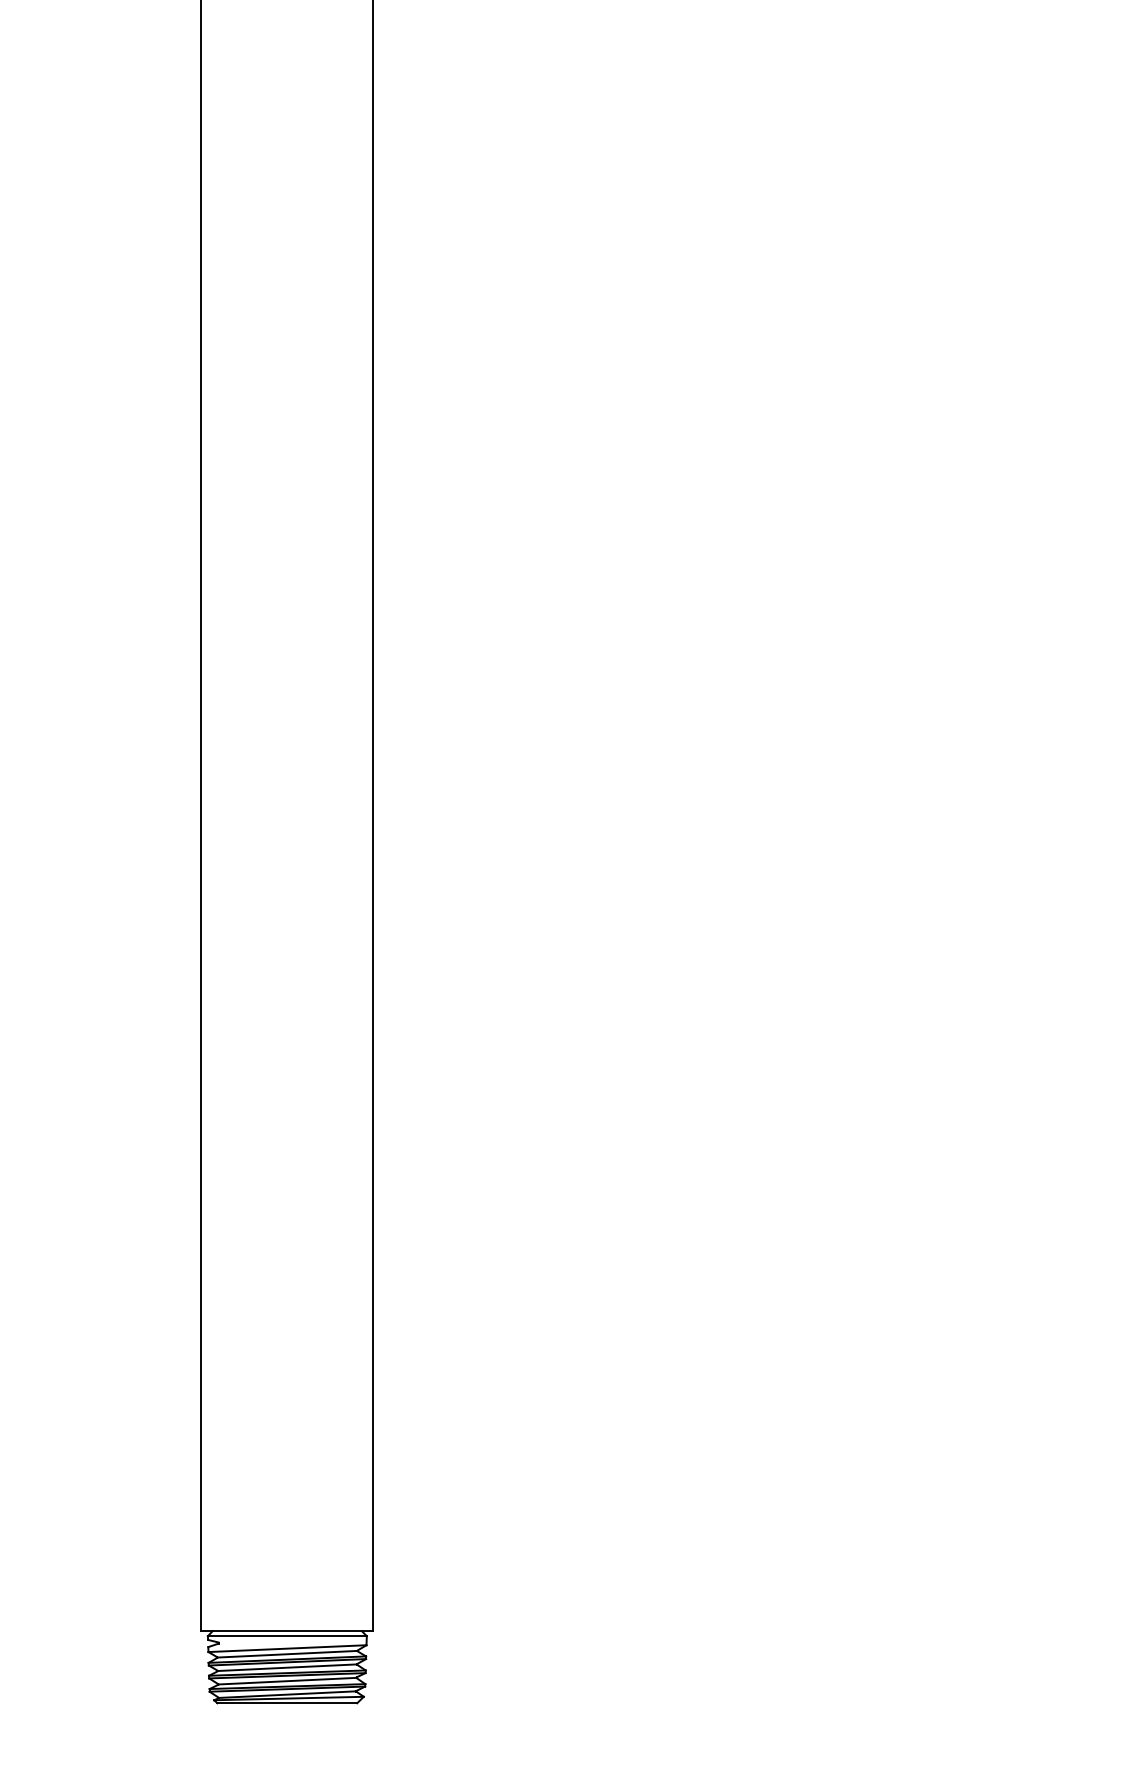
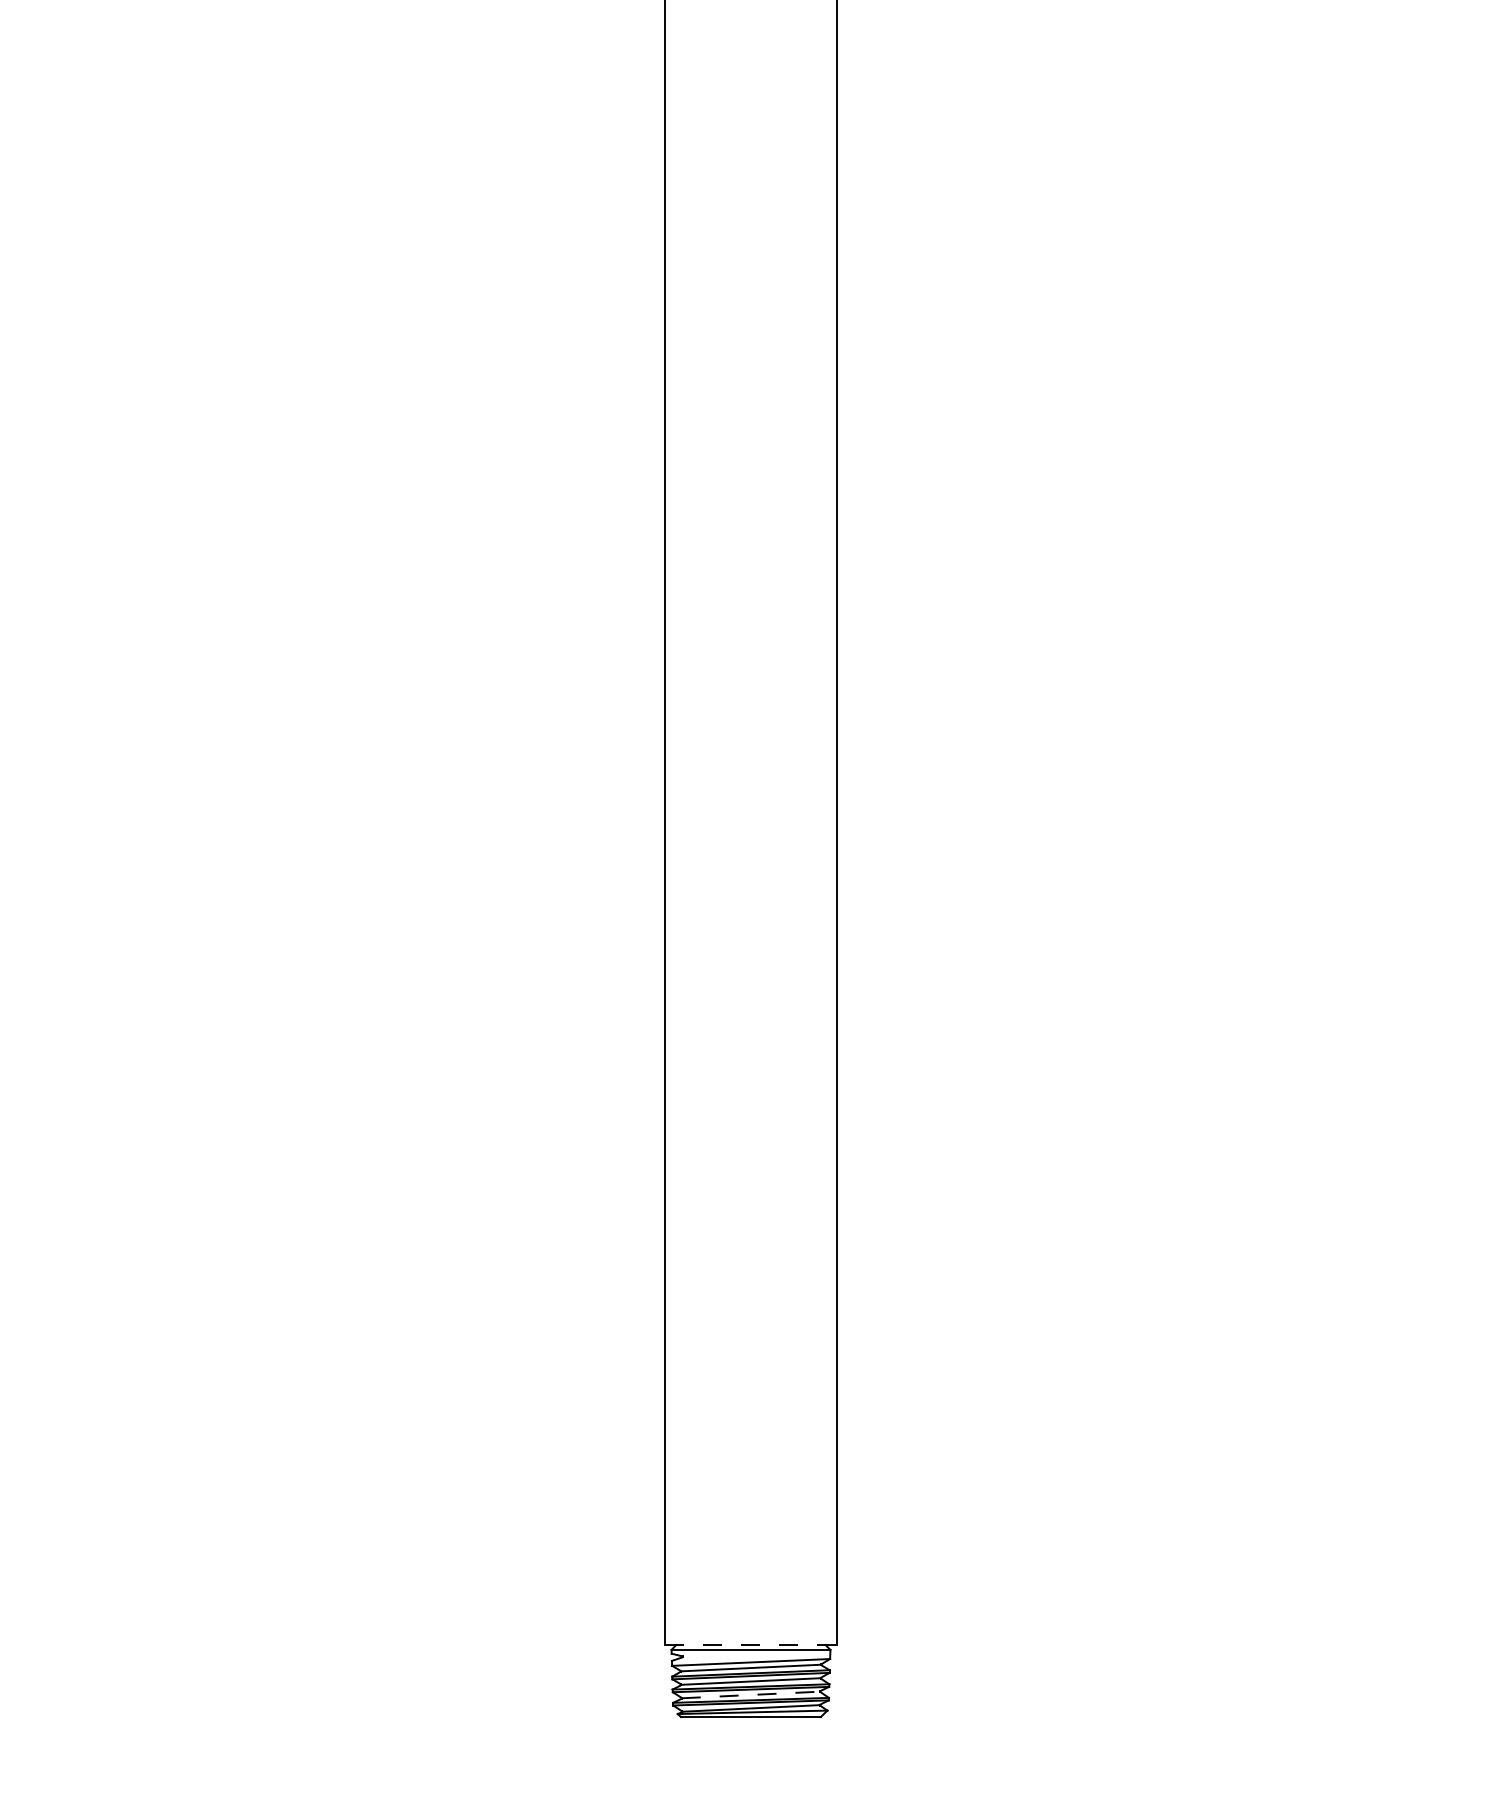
line: (287, 1631) -> (751, 1645), solid -> dashed
line: (287, 1680) -> (751, 1694), solid -> dashed

